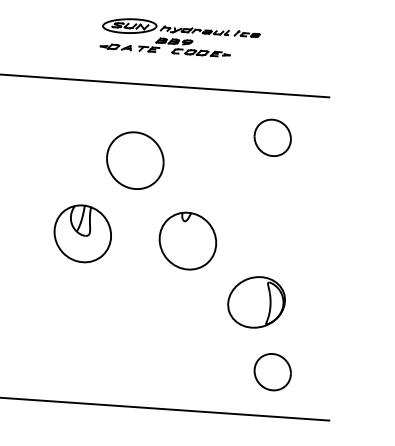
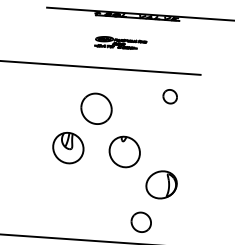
part: (179, 37) -> (120, 42), size x0.6
part: (271, 137) -> (169, 96), size x0.7
part: (271, 370) -> (140, 221), moved

